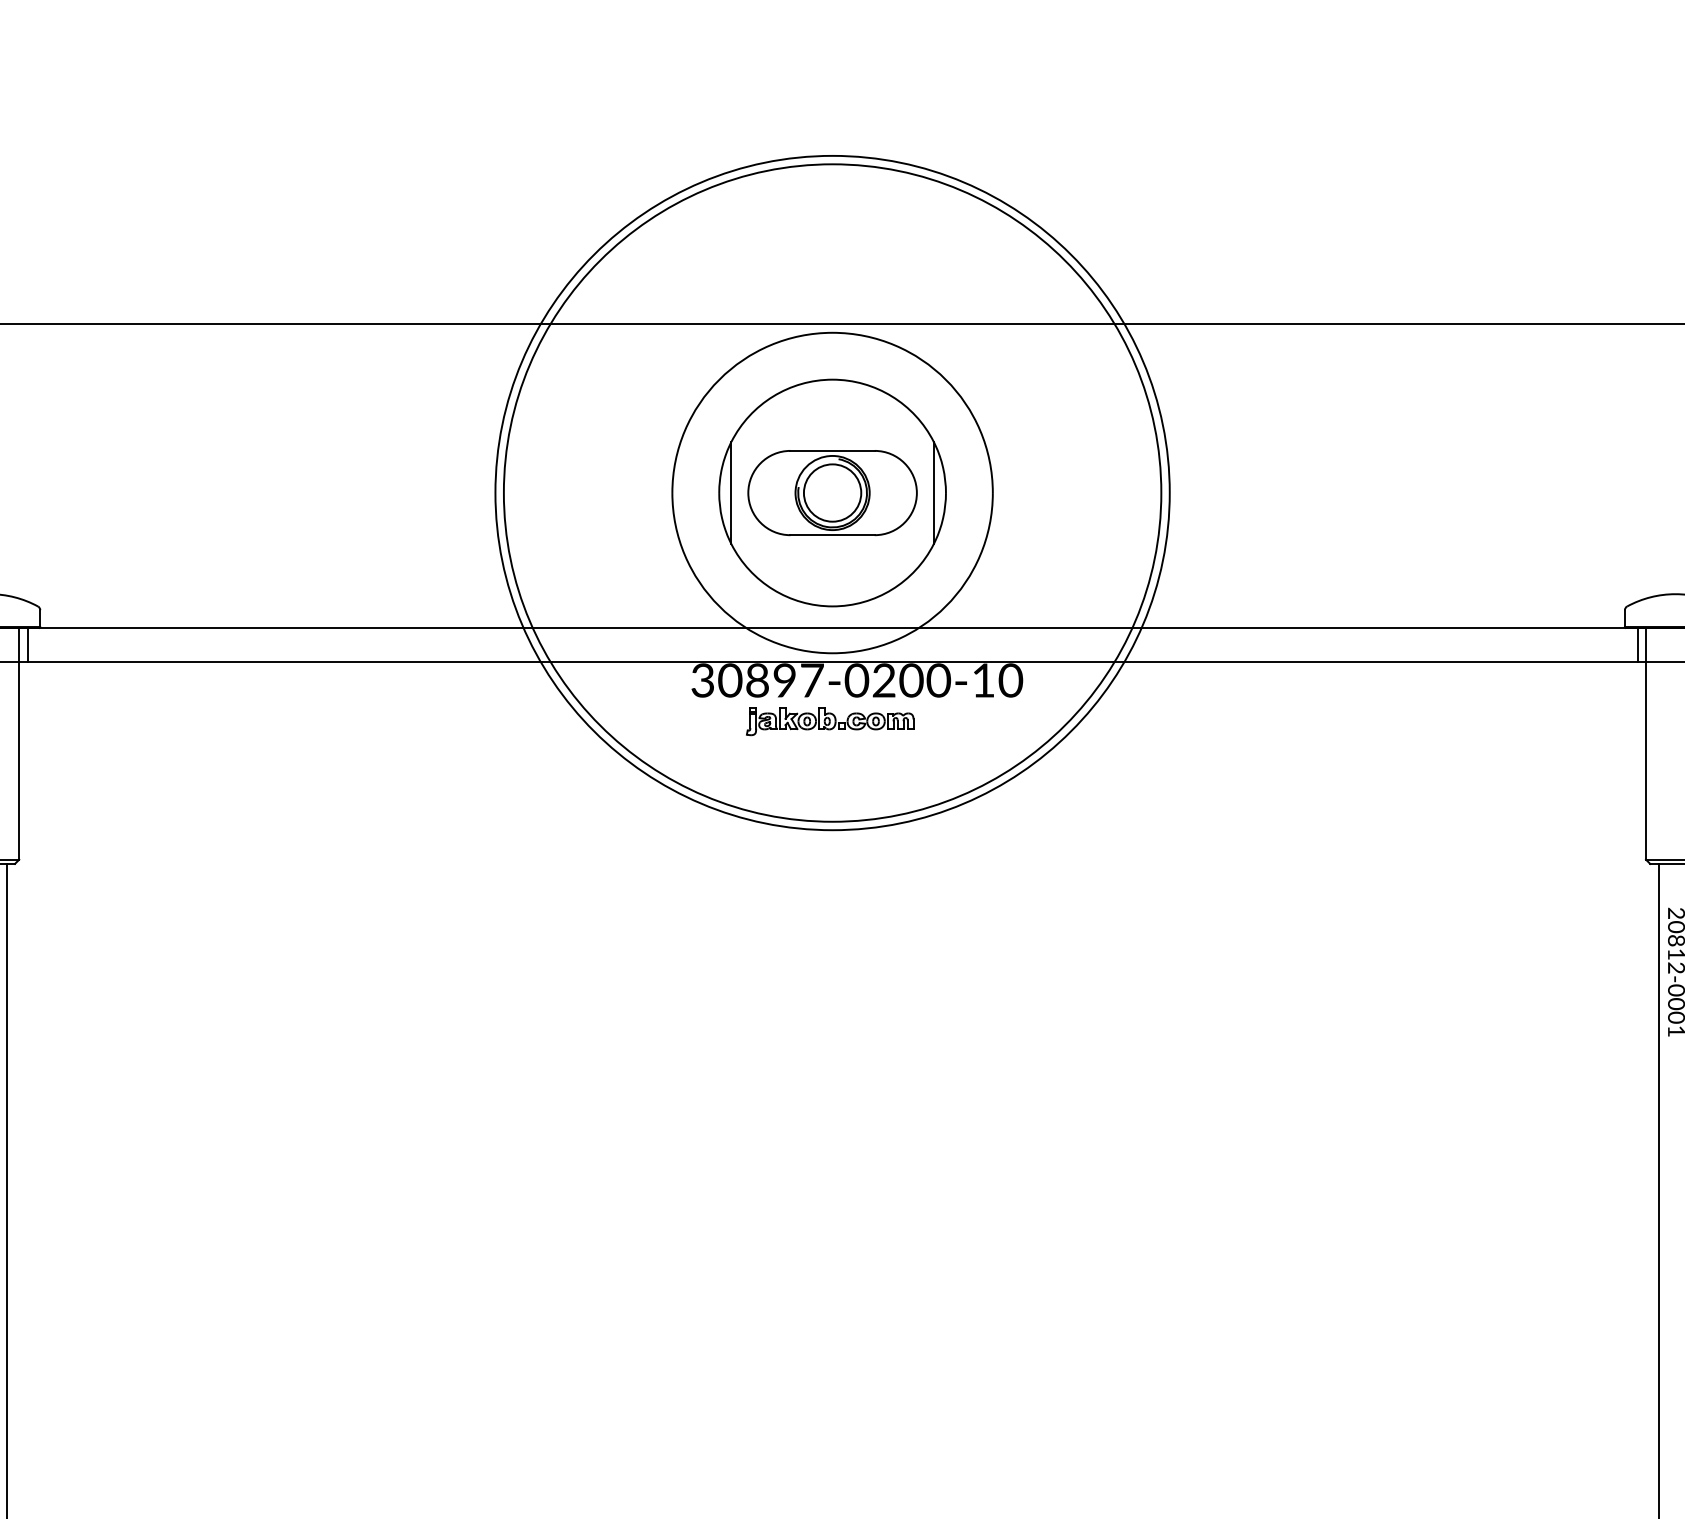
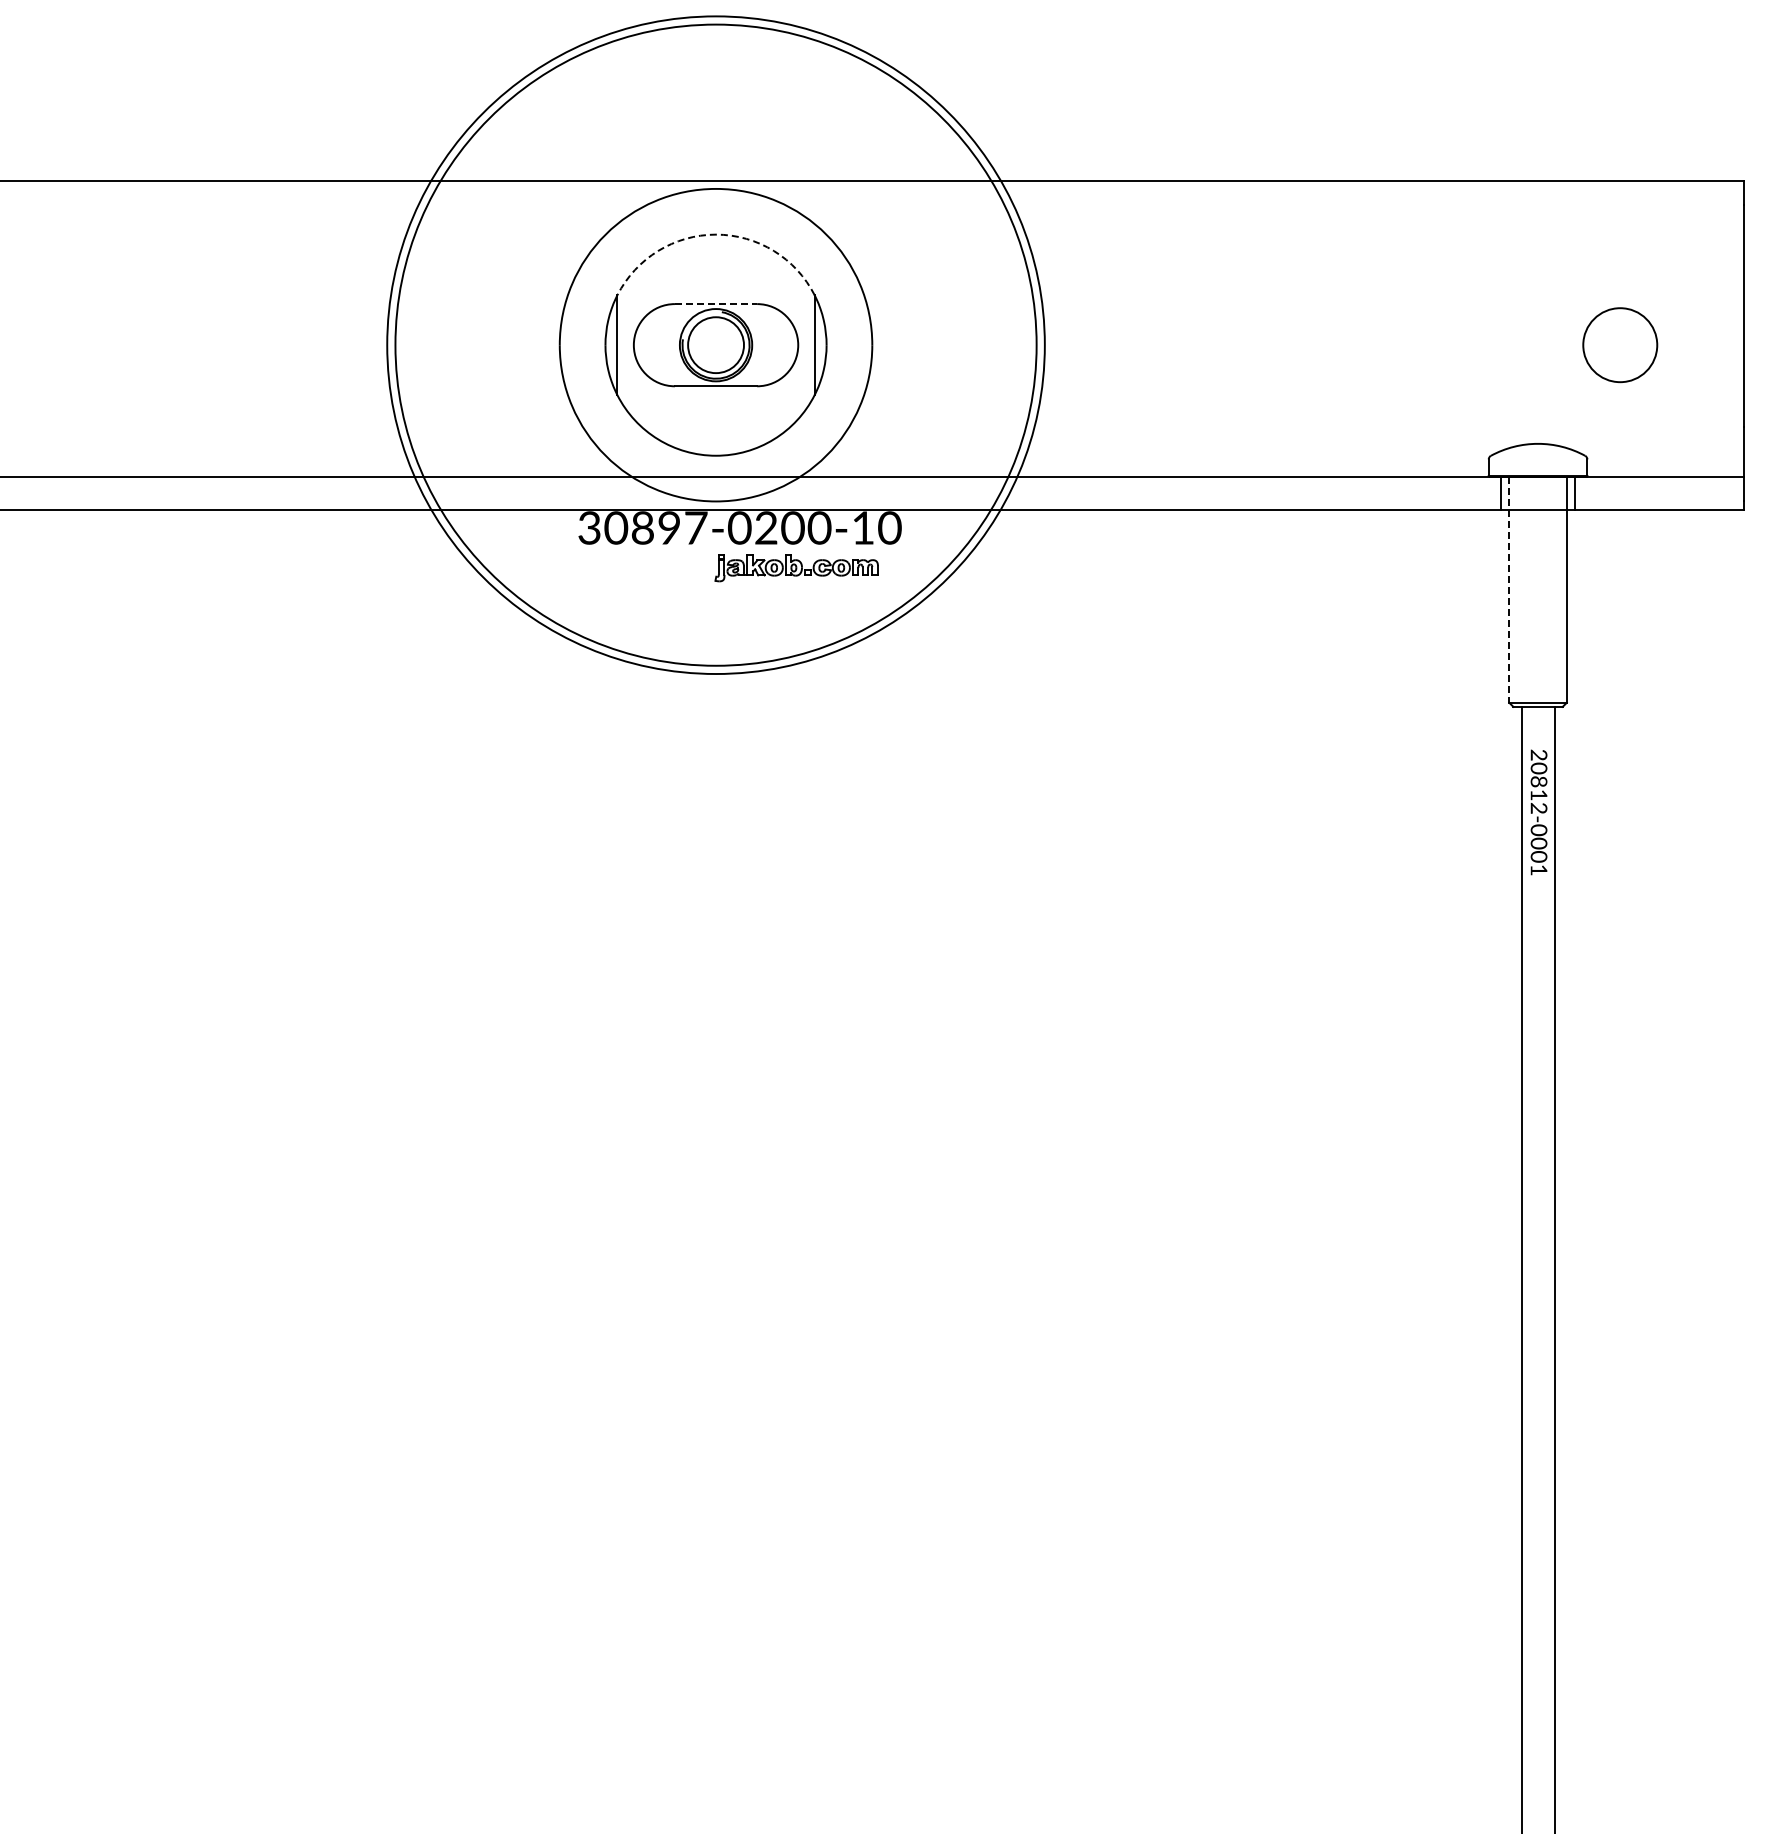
arc: (833, 379) -> (716, 234), solid -> dashed
line: (833, 451) -> (716, 304), solid -> dashed
part: (830, 722) -> (796, 568), moved
line: (1646, 744) -> (1509, 590), solid -> dashed

